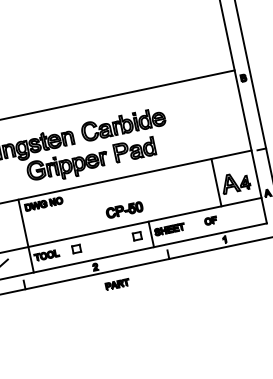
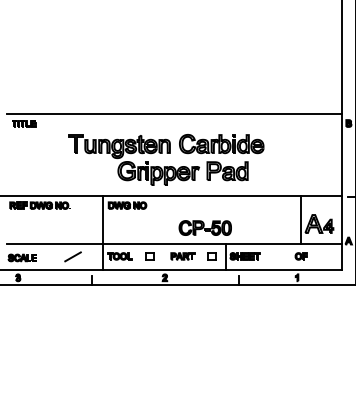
part: (123, 209) -> (204, 227), size x1.43
part: (210, 221) -> (300, 256), moved
part: (117, 284) -> (182, 256), moved

